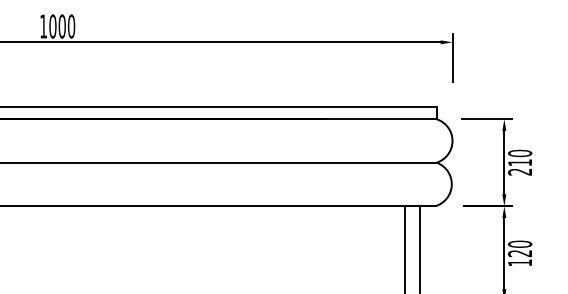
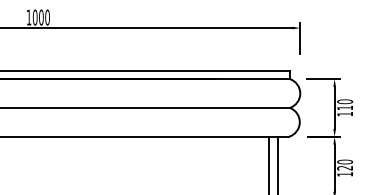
text: (519, 172) -> (344, 114), 210 -> 110

